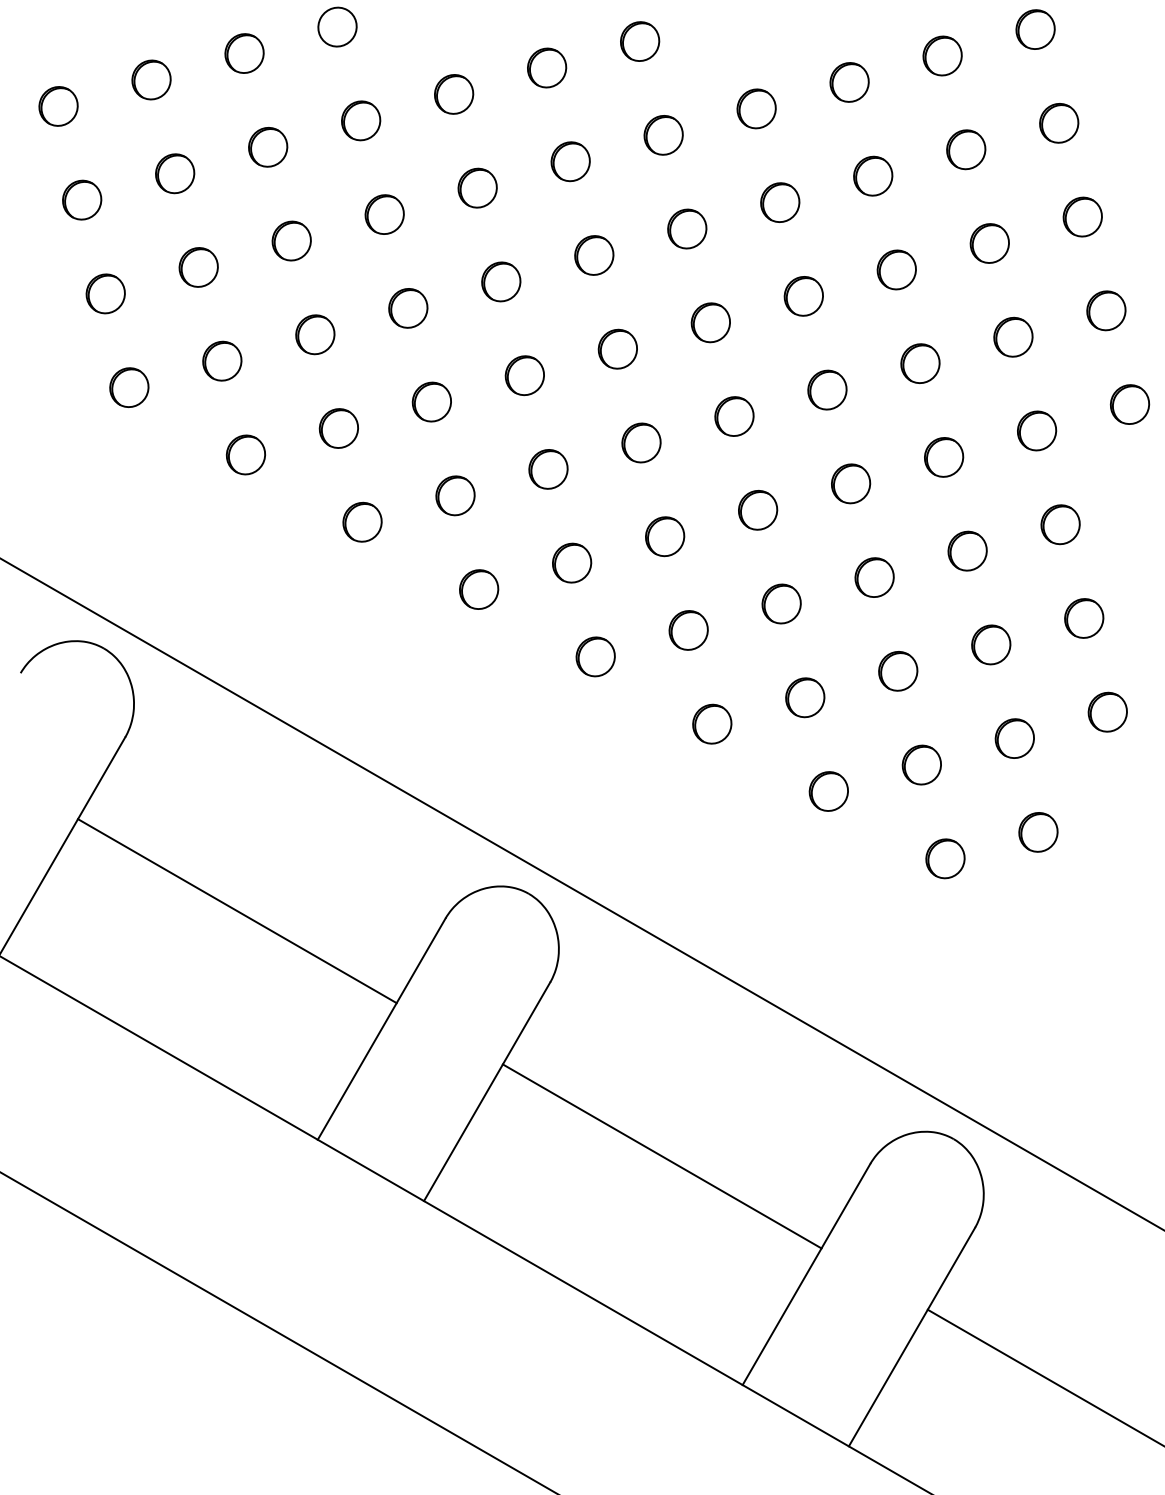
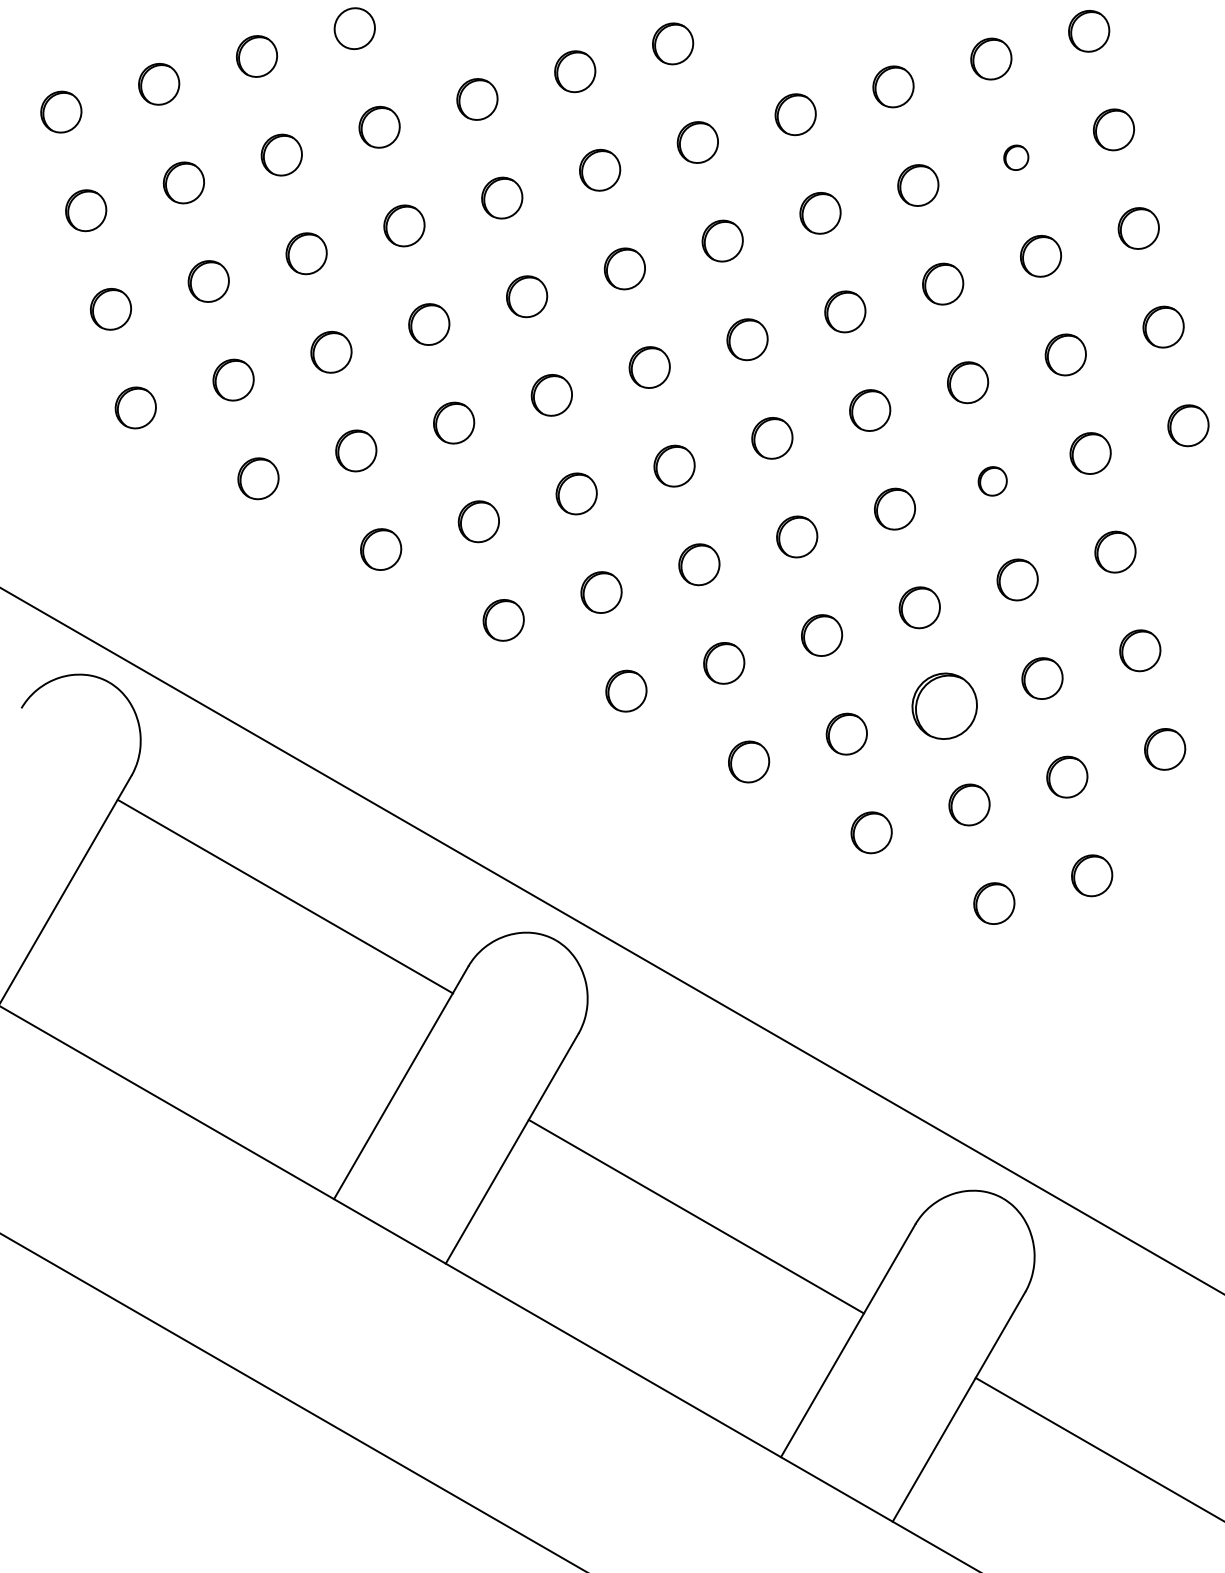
part: (966, 149) -> (1016, 157), size x0.6
part: (943, 457) -> (992, 481), size x0.7
part: (898, 671) -> (944, 706), size x1.6
line: (237, 911) -> (285, 896), moved

